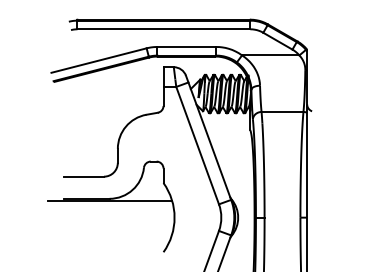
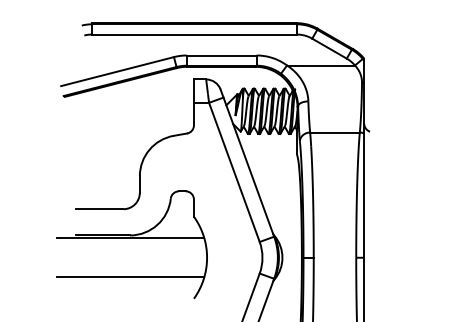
line: (109, 234) -> (130, 277), added

